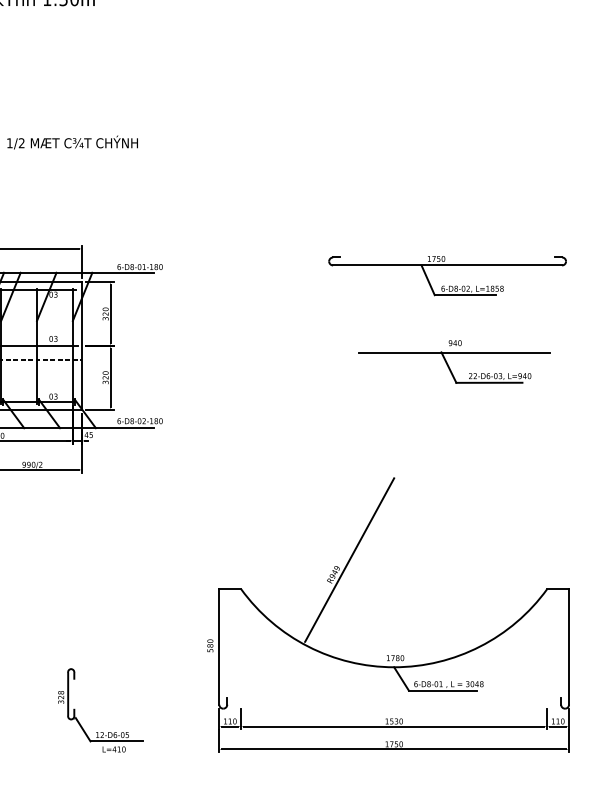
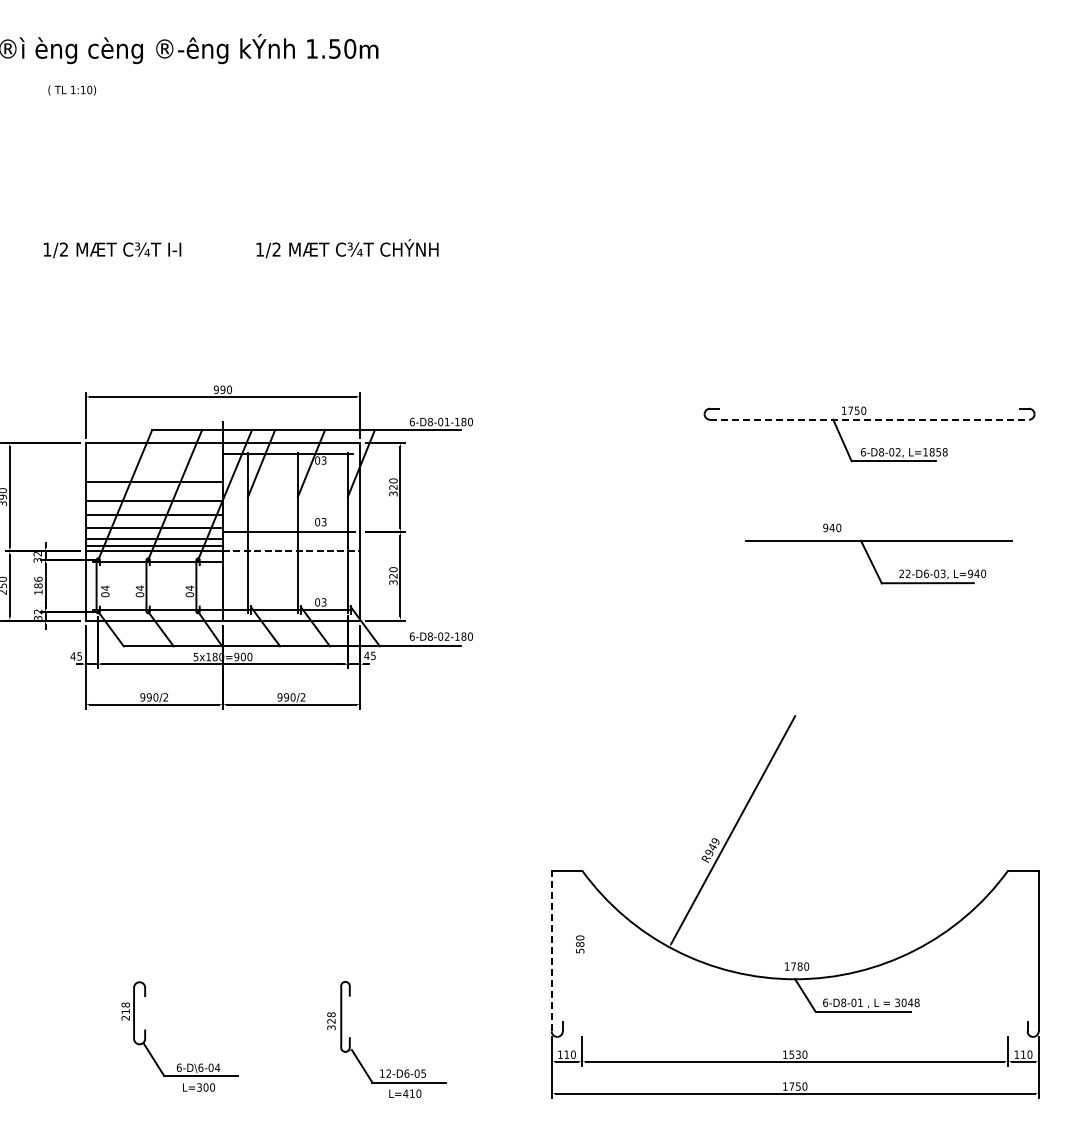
line: (448, 265) -> (870, 419), solid -> dashed
text: (455, 342) -> (832, 527), moved
text: (210, 645) -> (580, 944), moved
line: (219, 646) -> (551, 950), solid -> dashed

